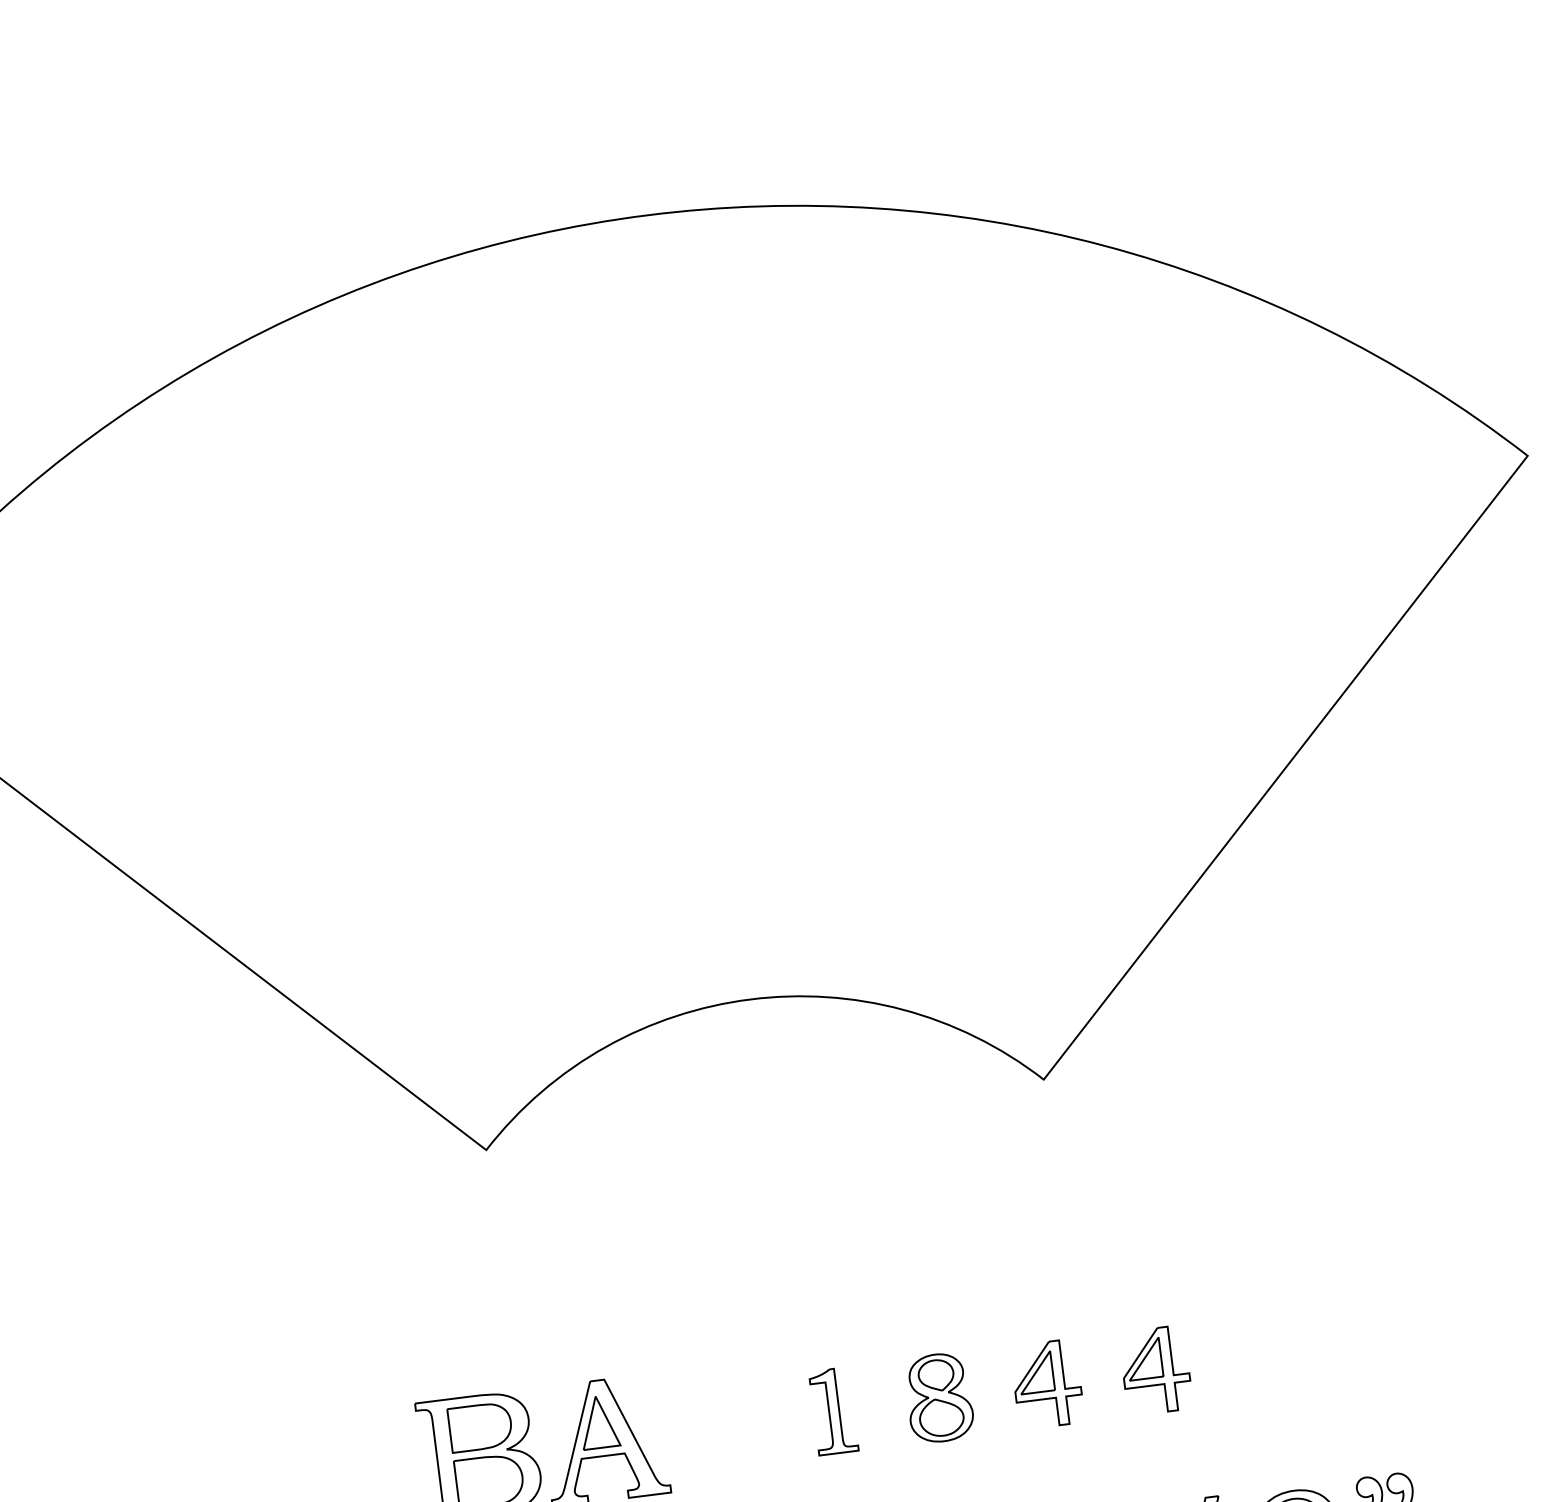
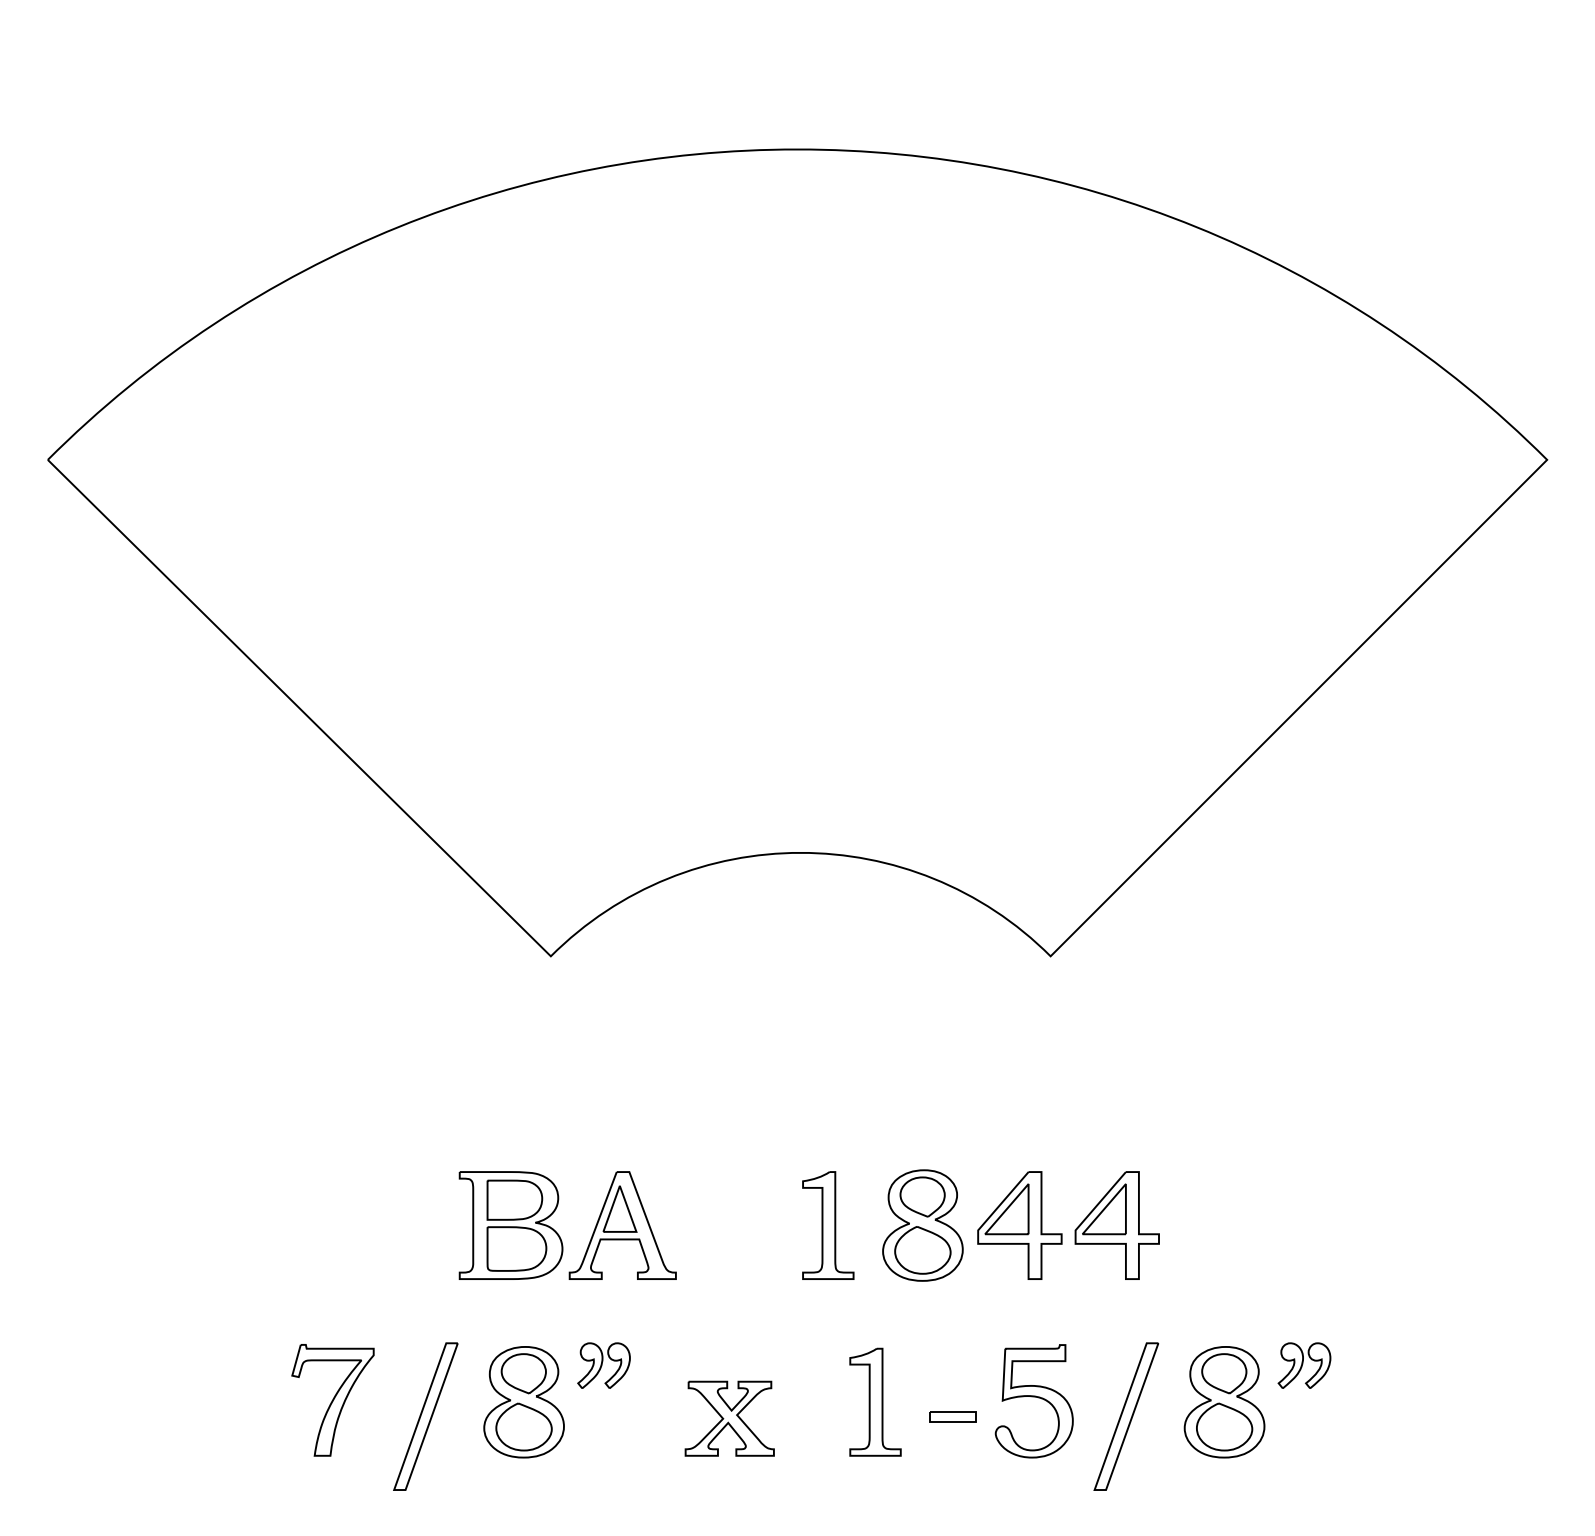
part: (1155, 1370) -> (1116, 1225), size x1.43
part: (1046, 1384) -> (1019, 1225), size x1.43
part: (938, 1397) -> (922, 1225), size x1.43
part: (833, 1411) -> (828, 1225), size x1.43

